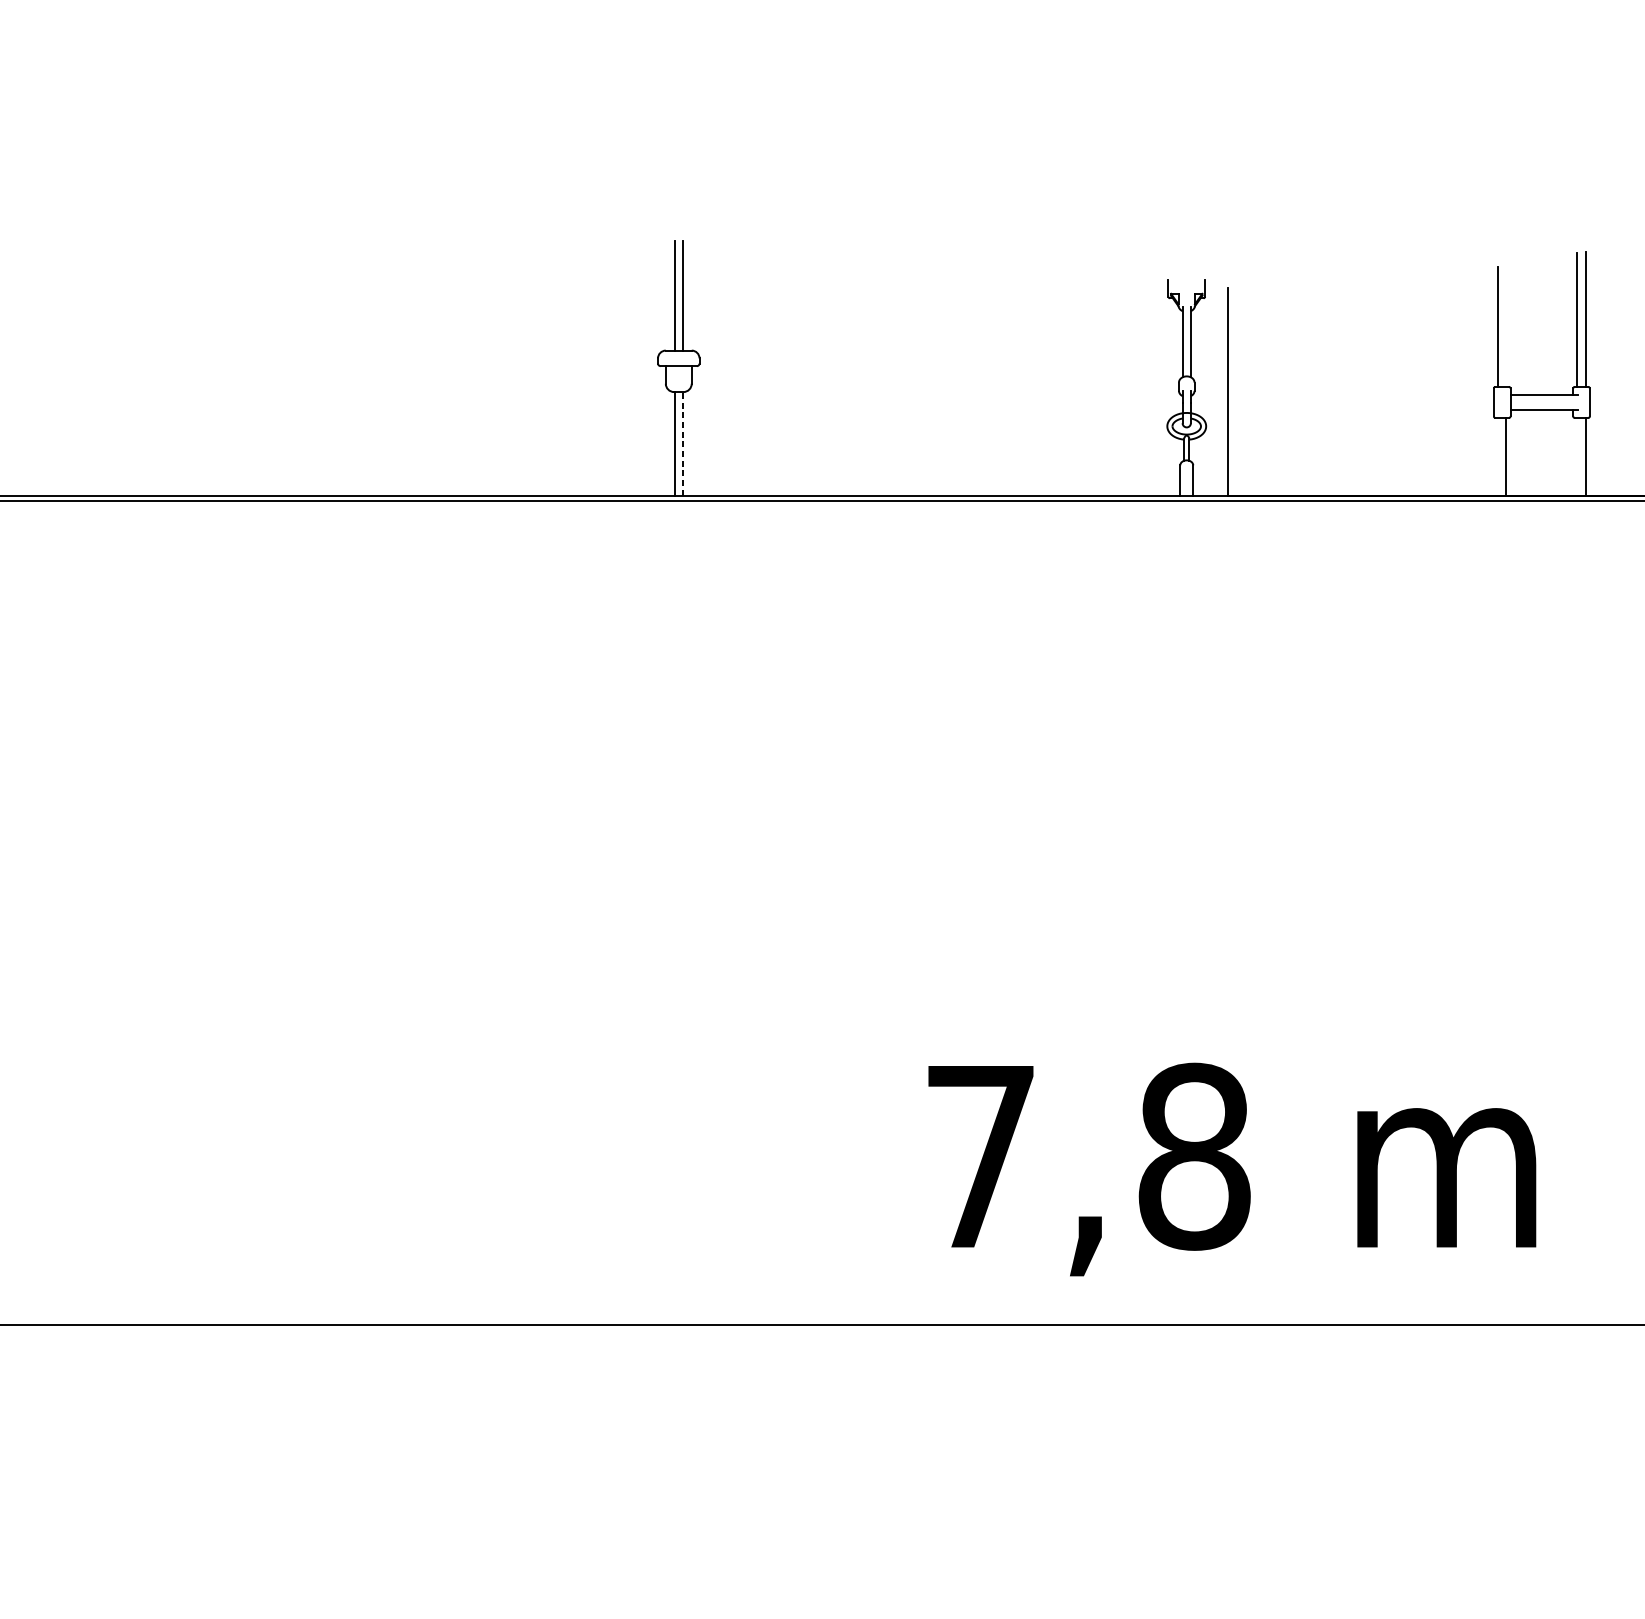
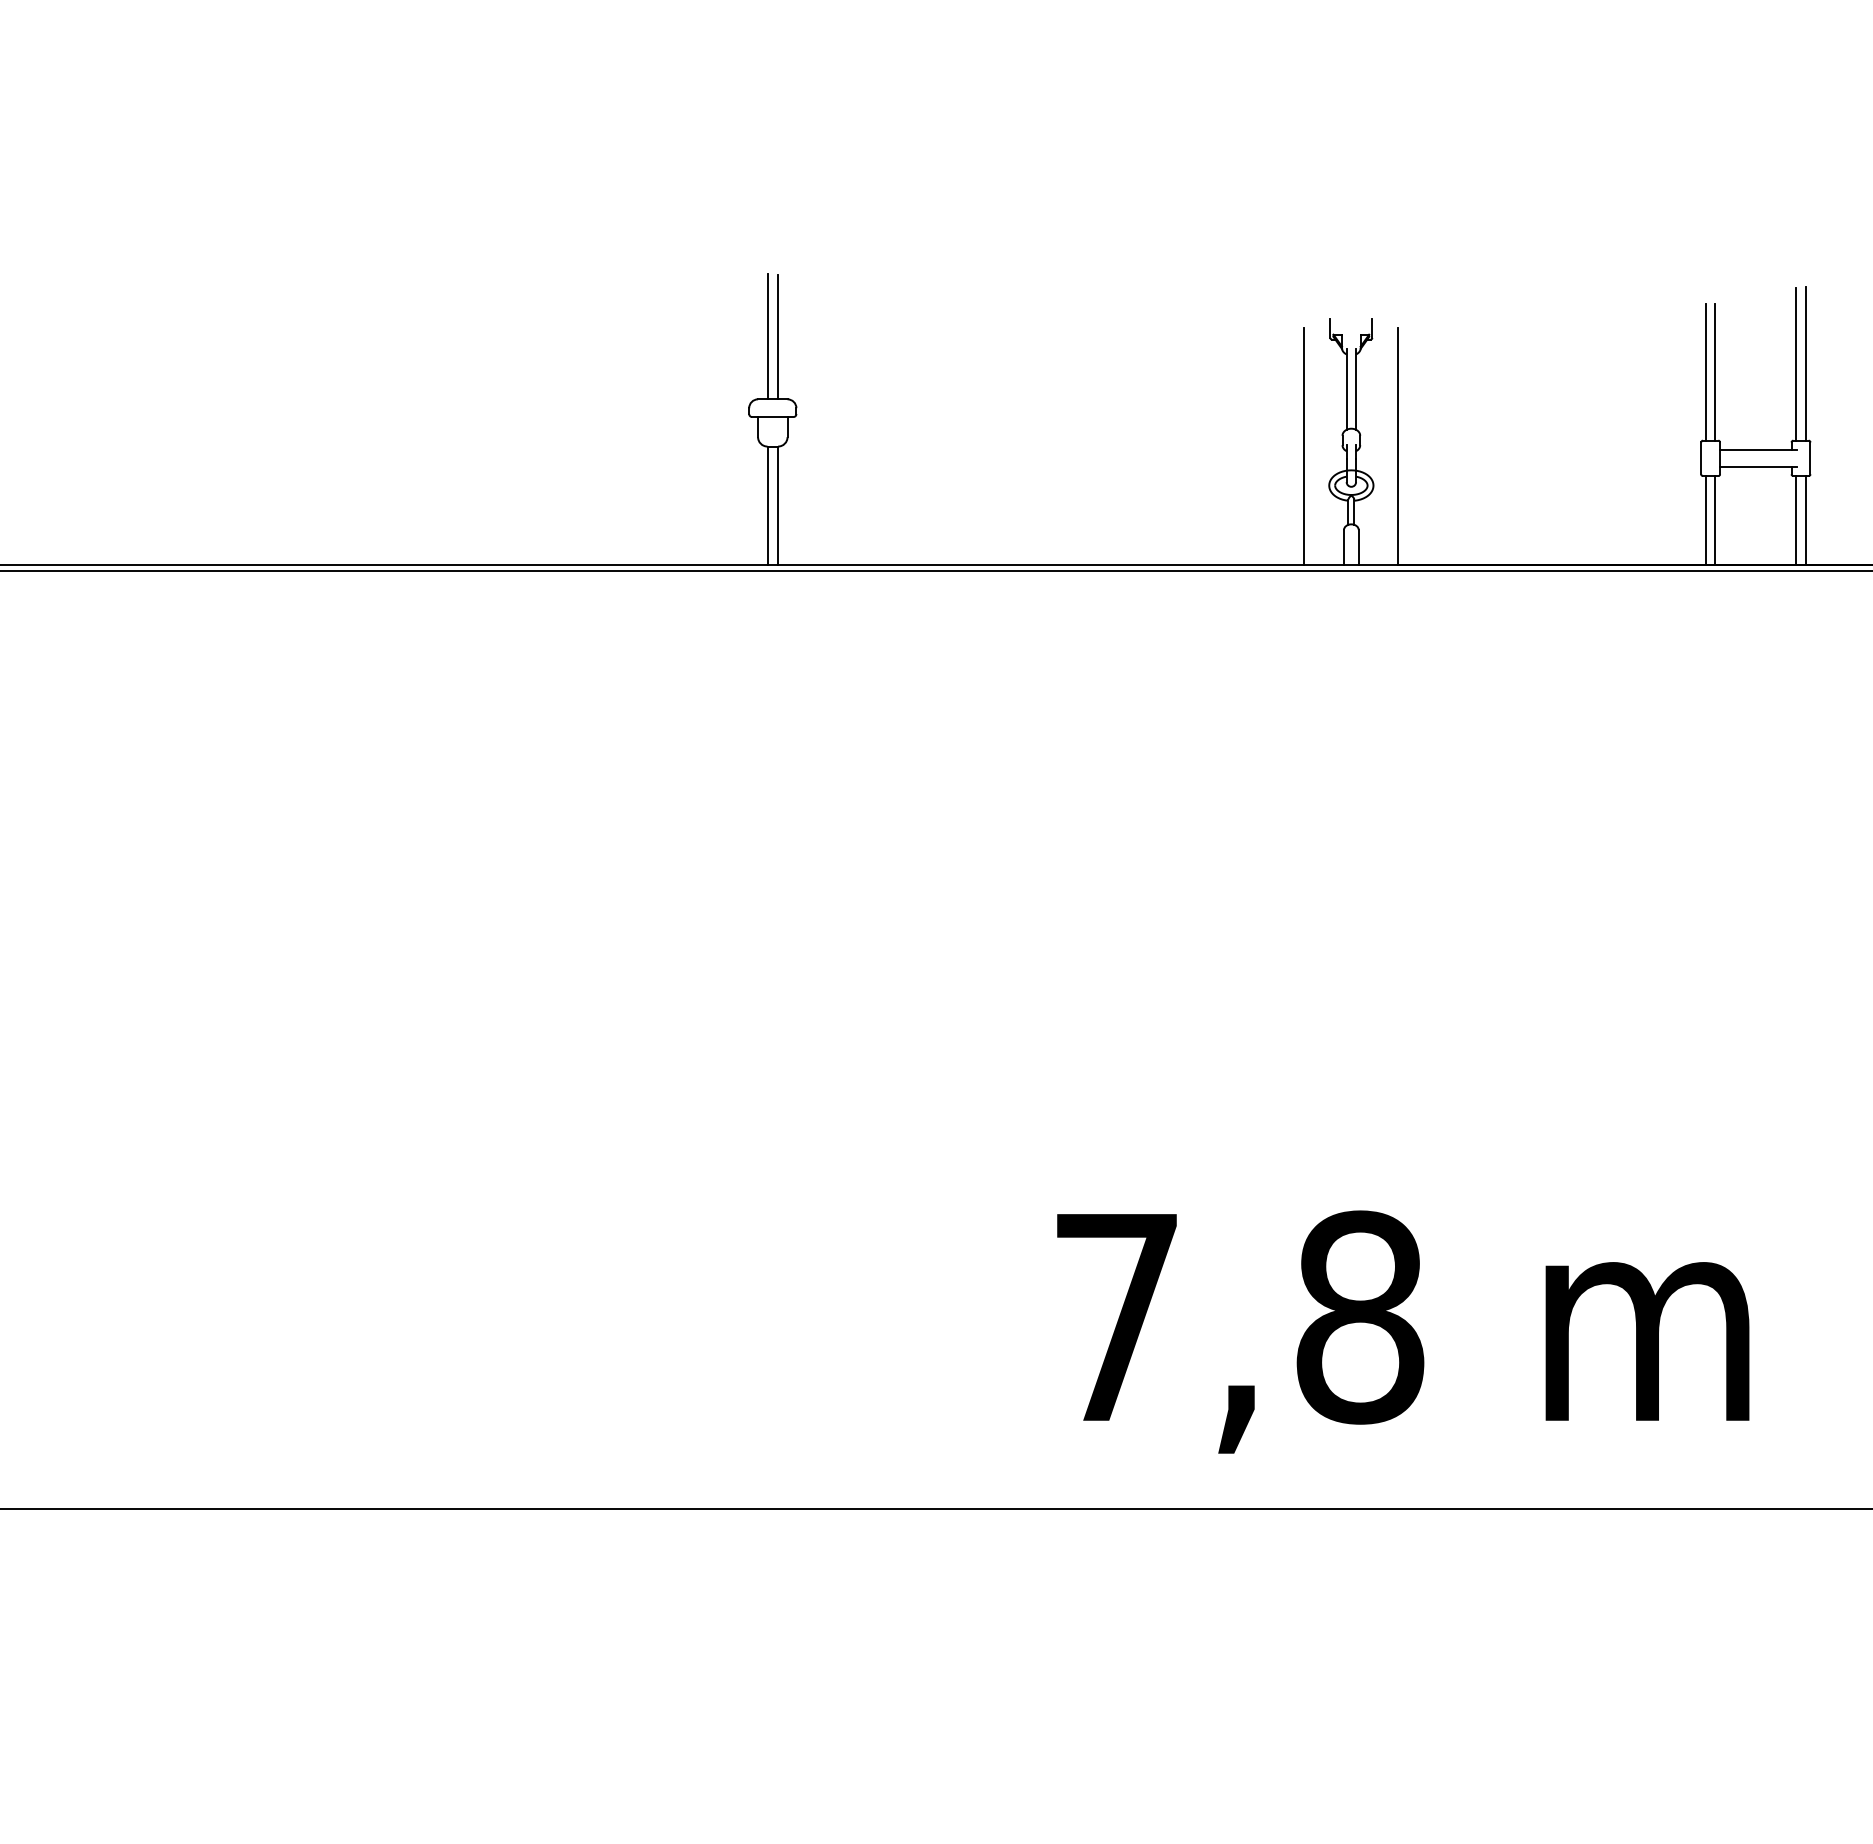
line: (1506, 326) -> (1715, 371), added
line: (1145, 392) -> (1304, 446), added
line: (682, 443) -> (777, 505), dashed -> solid
line: (1497, 456) -> (1705, 520), added
line: (1577, 456) -> (1796, 520), added

